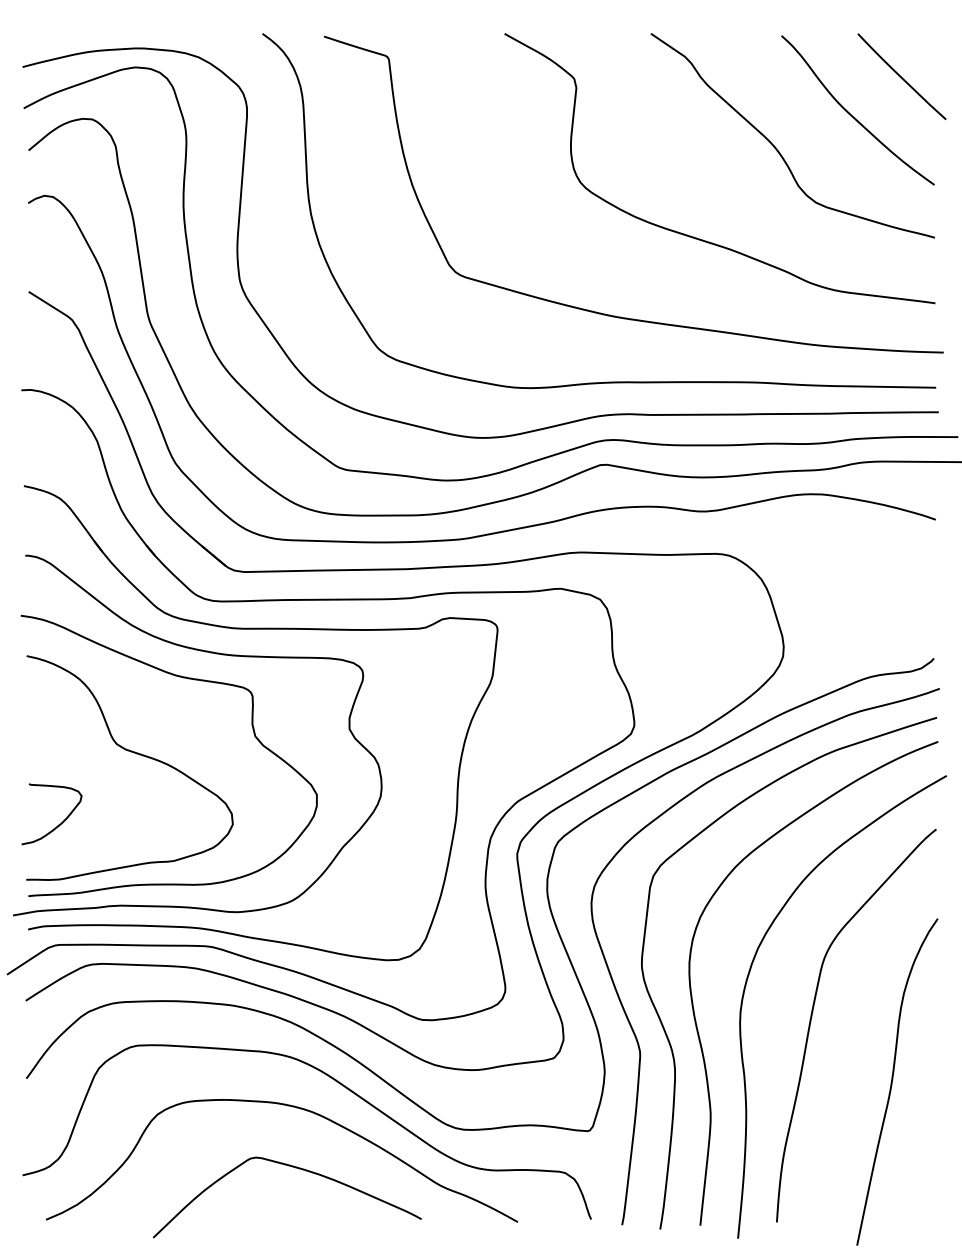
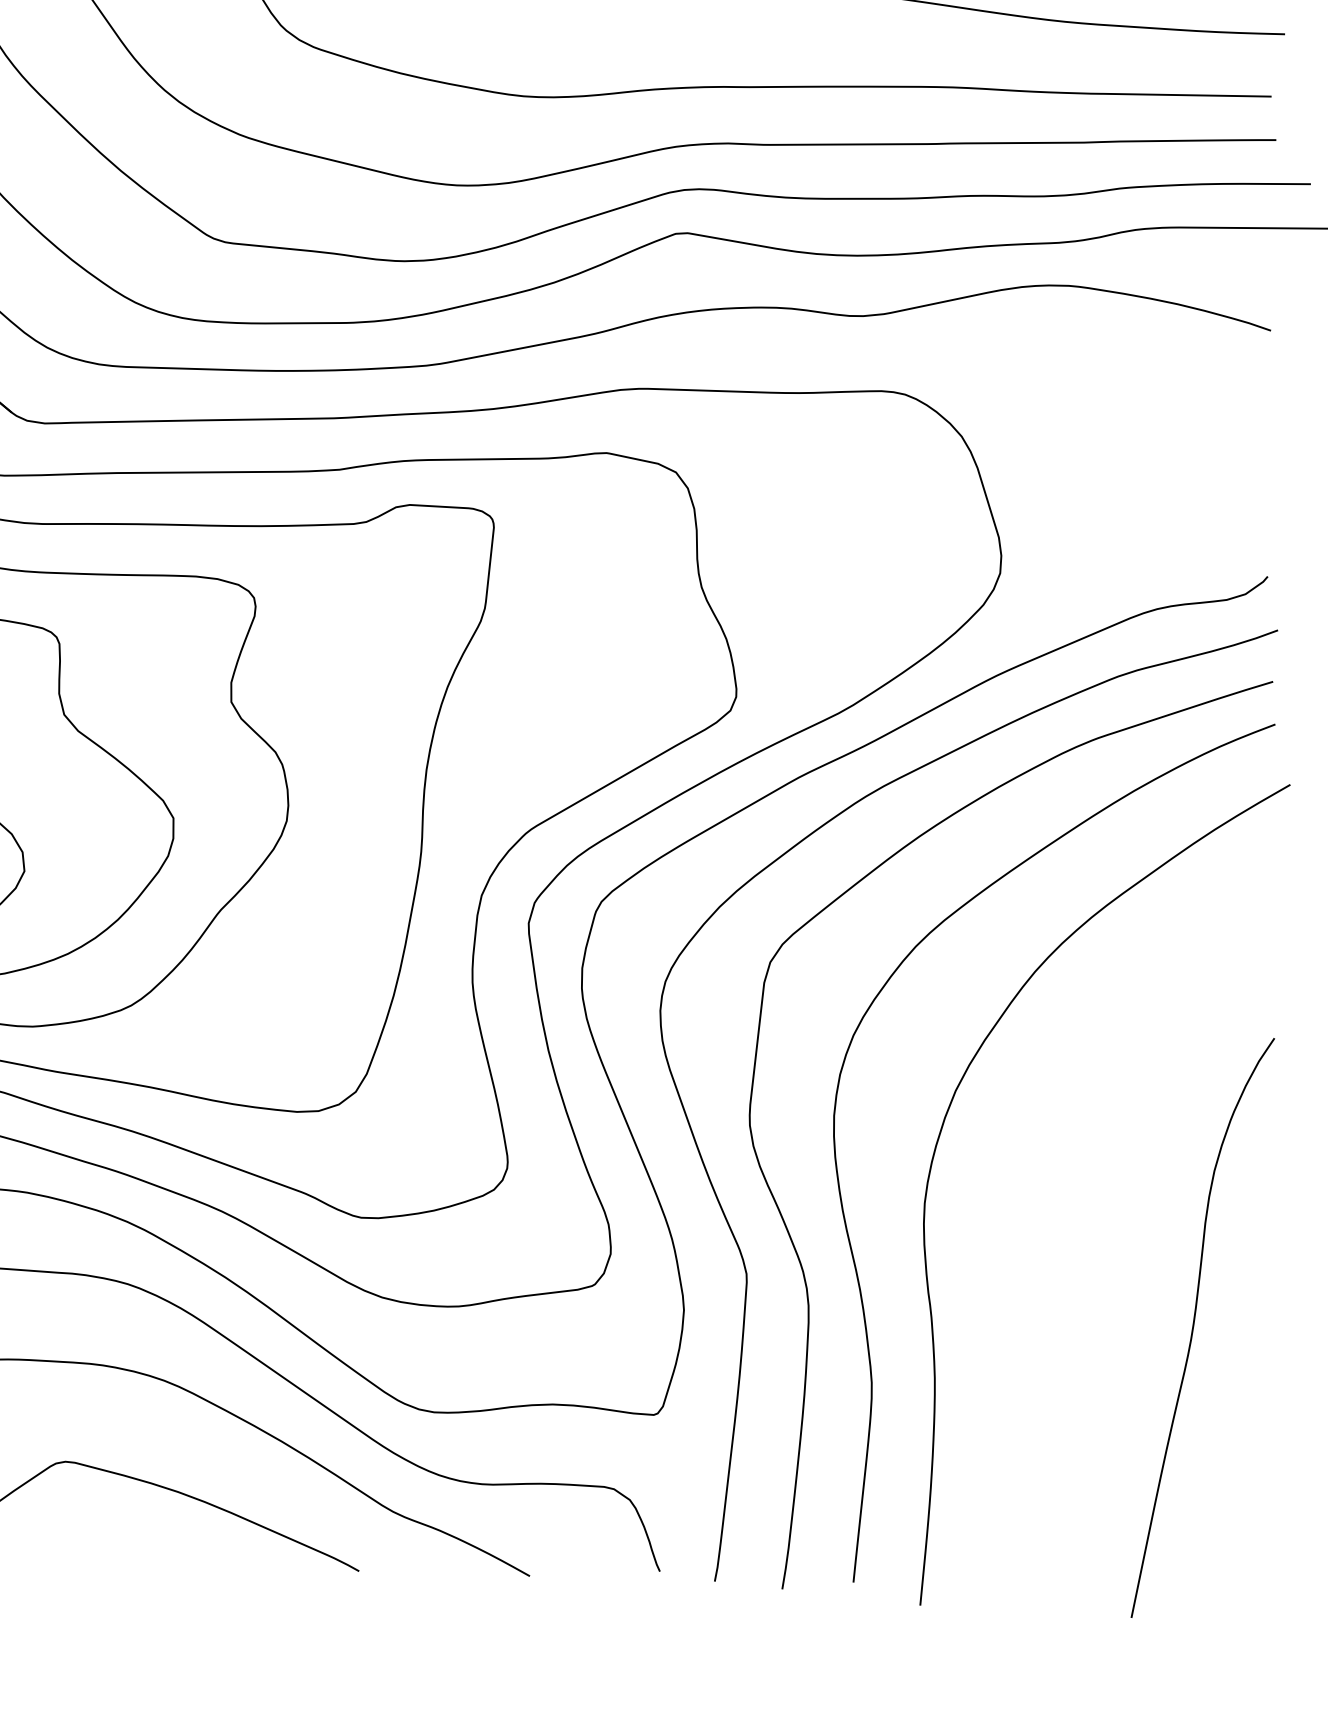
curve: (812, 1017) -> (1052, 1213), removed

